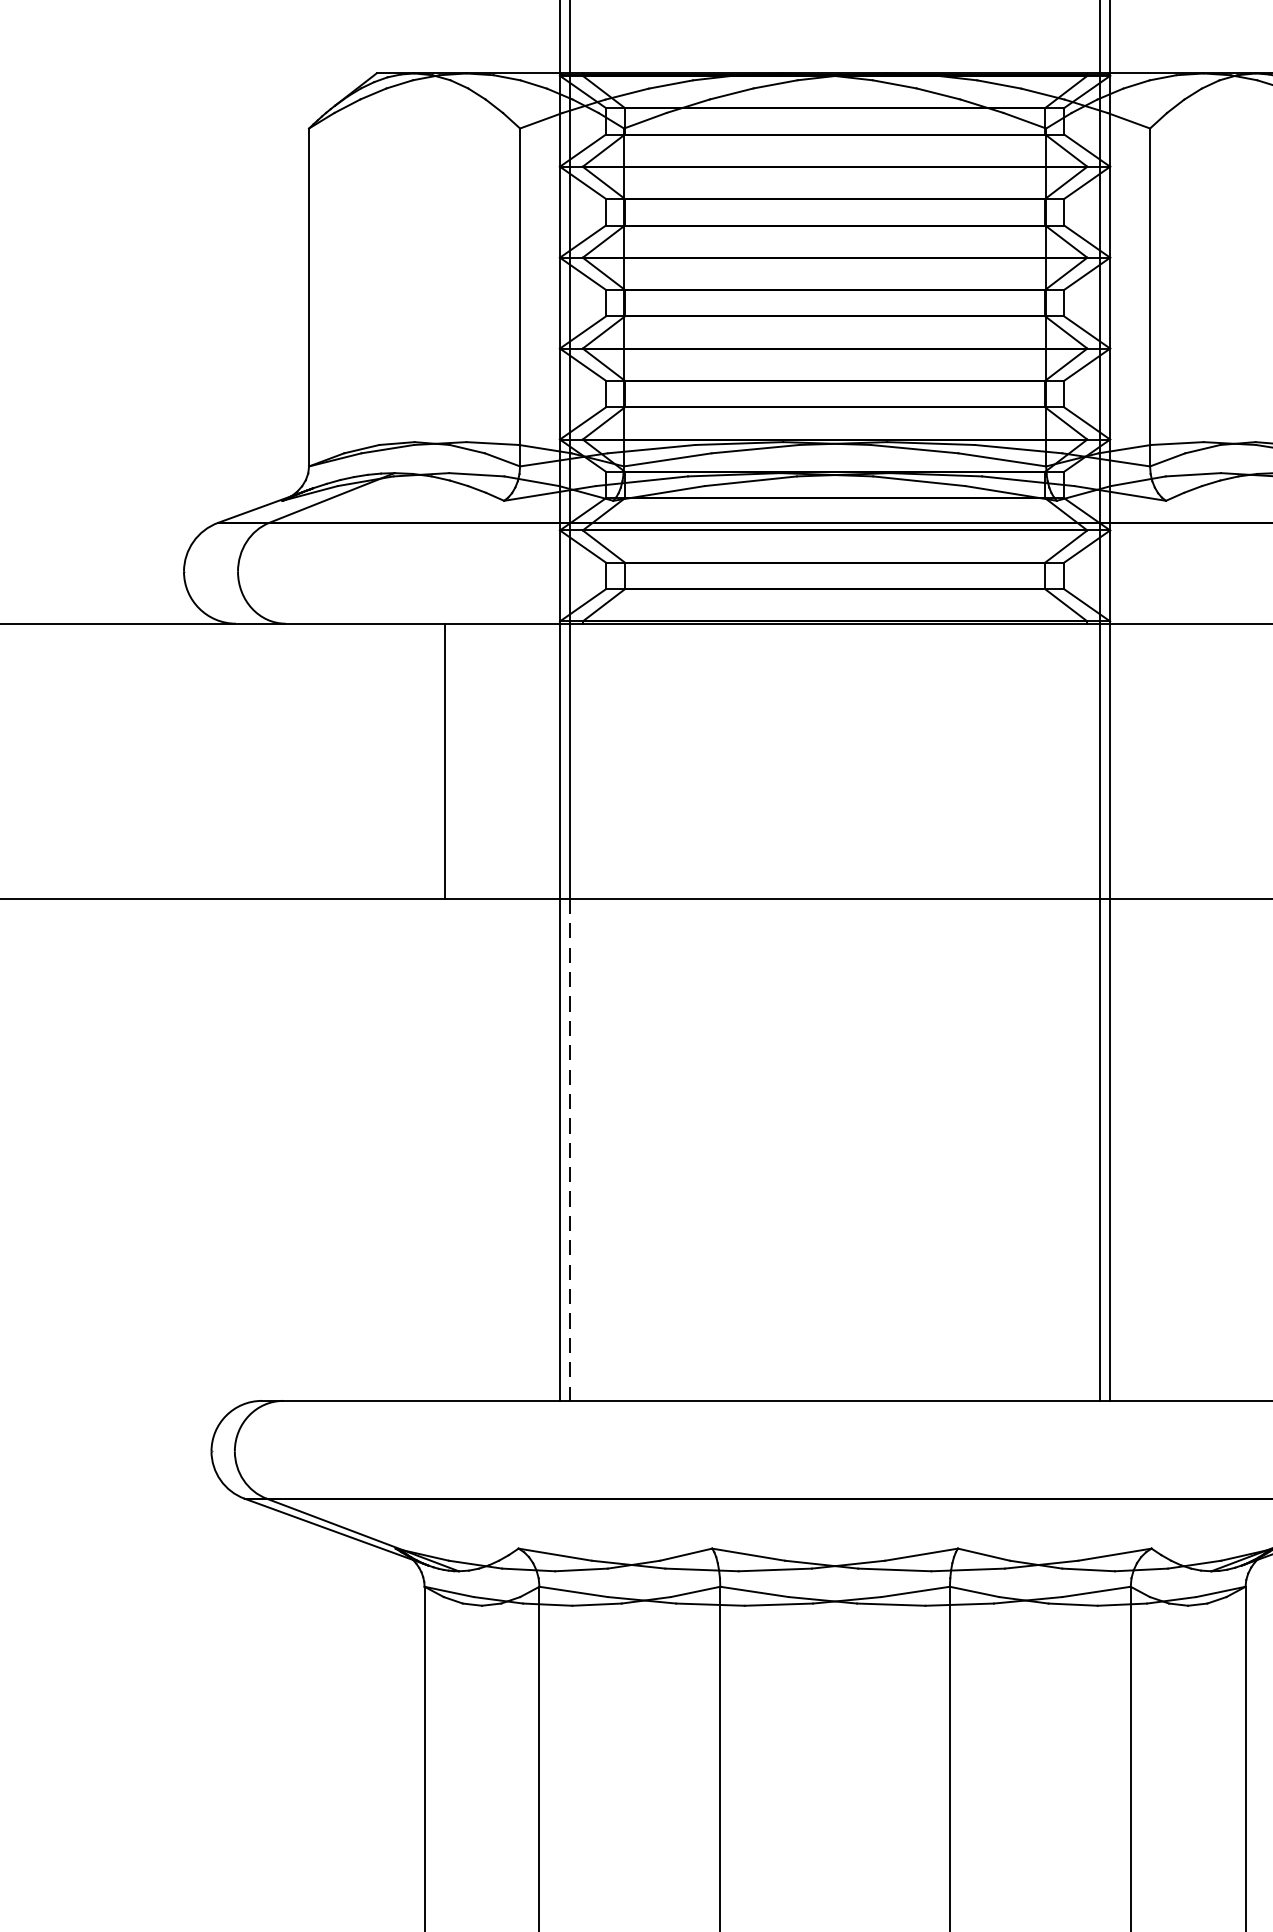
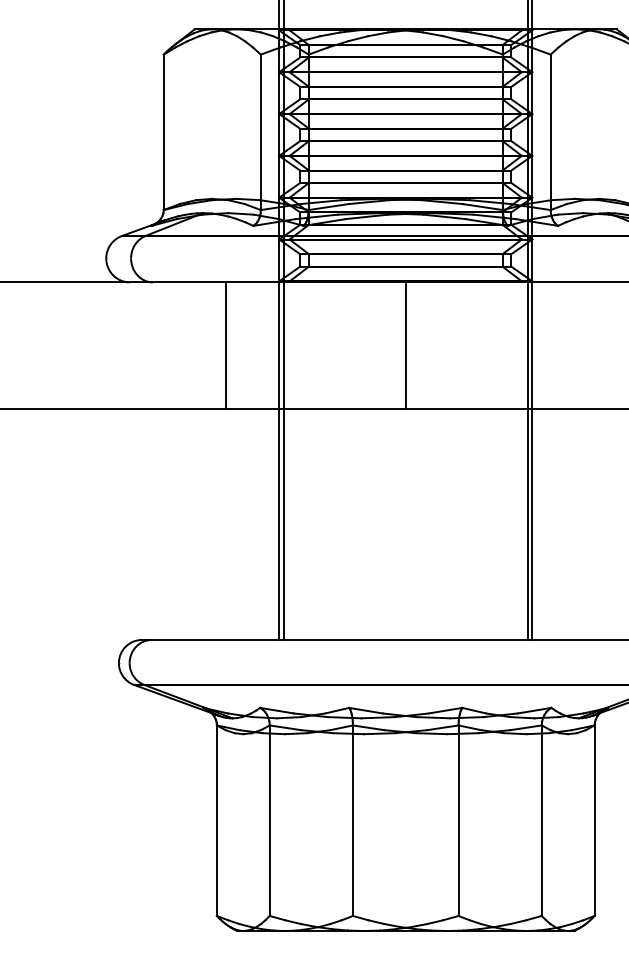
line: (834, 760) -> (405, 345), added
line: (569, 1149) -> (283, 524), dashed -> solid

